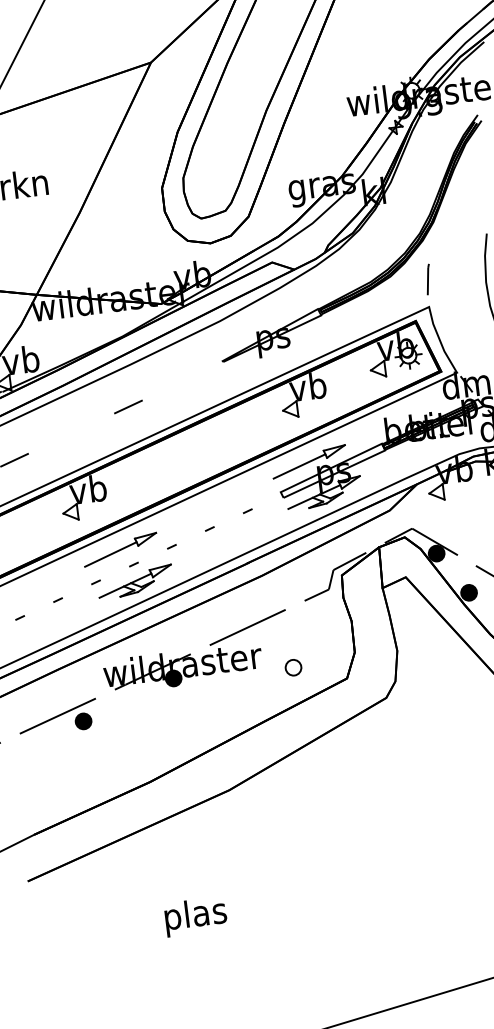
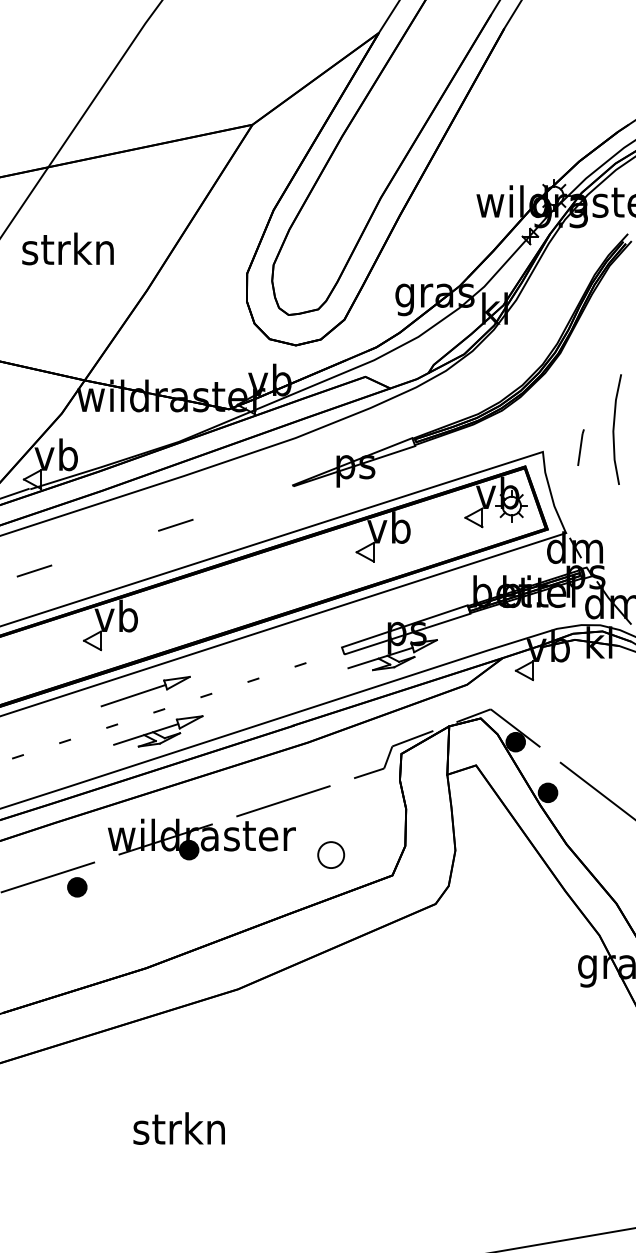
line: (427, 279) -> (580, 447), moved
part: (308, 461) -> (379, 615), removed
part: (293, 667) -> (331, 854), size x1.4
text: (194, 916) -> (178, 1132), plas -> strkn

